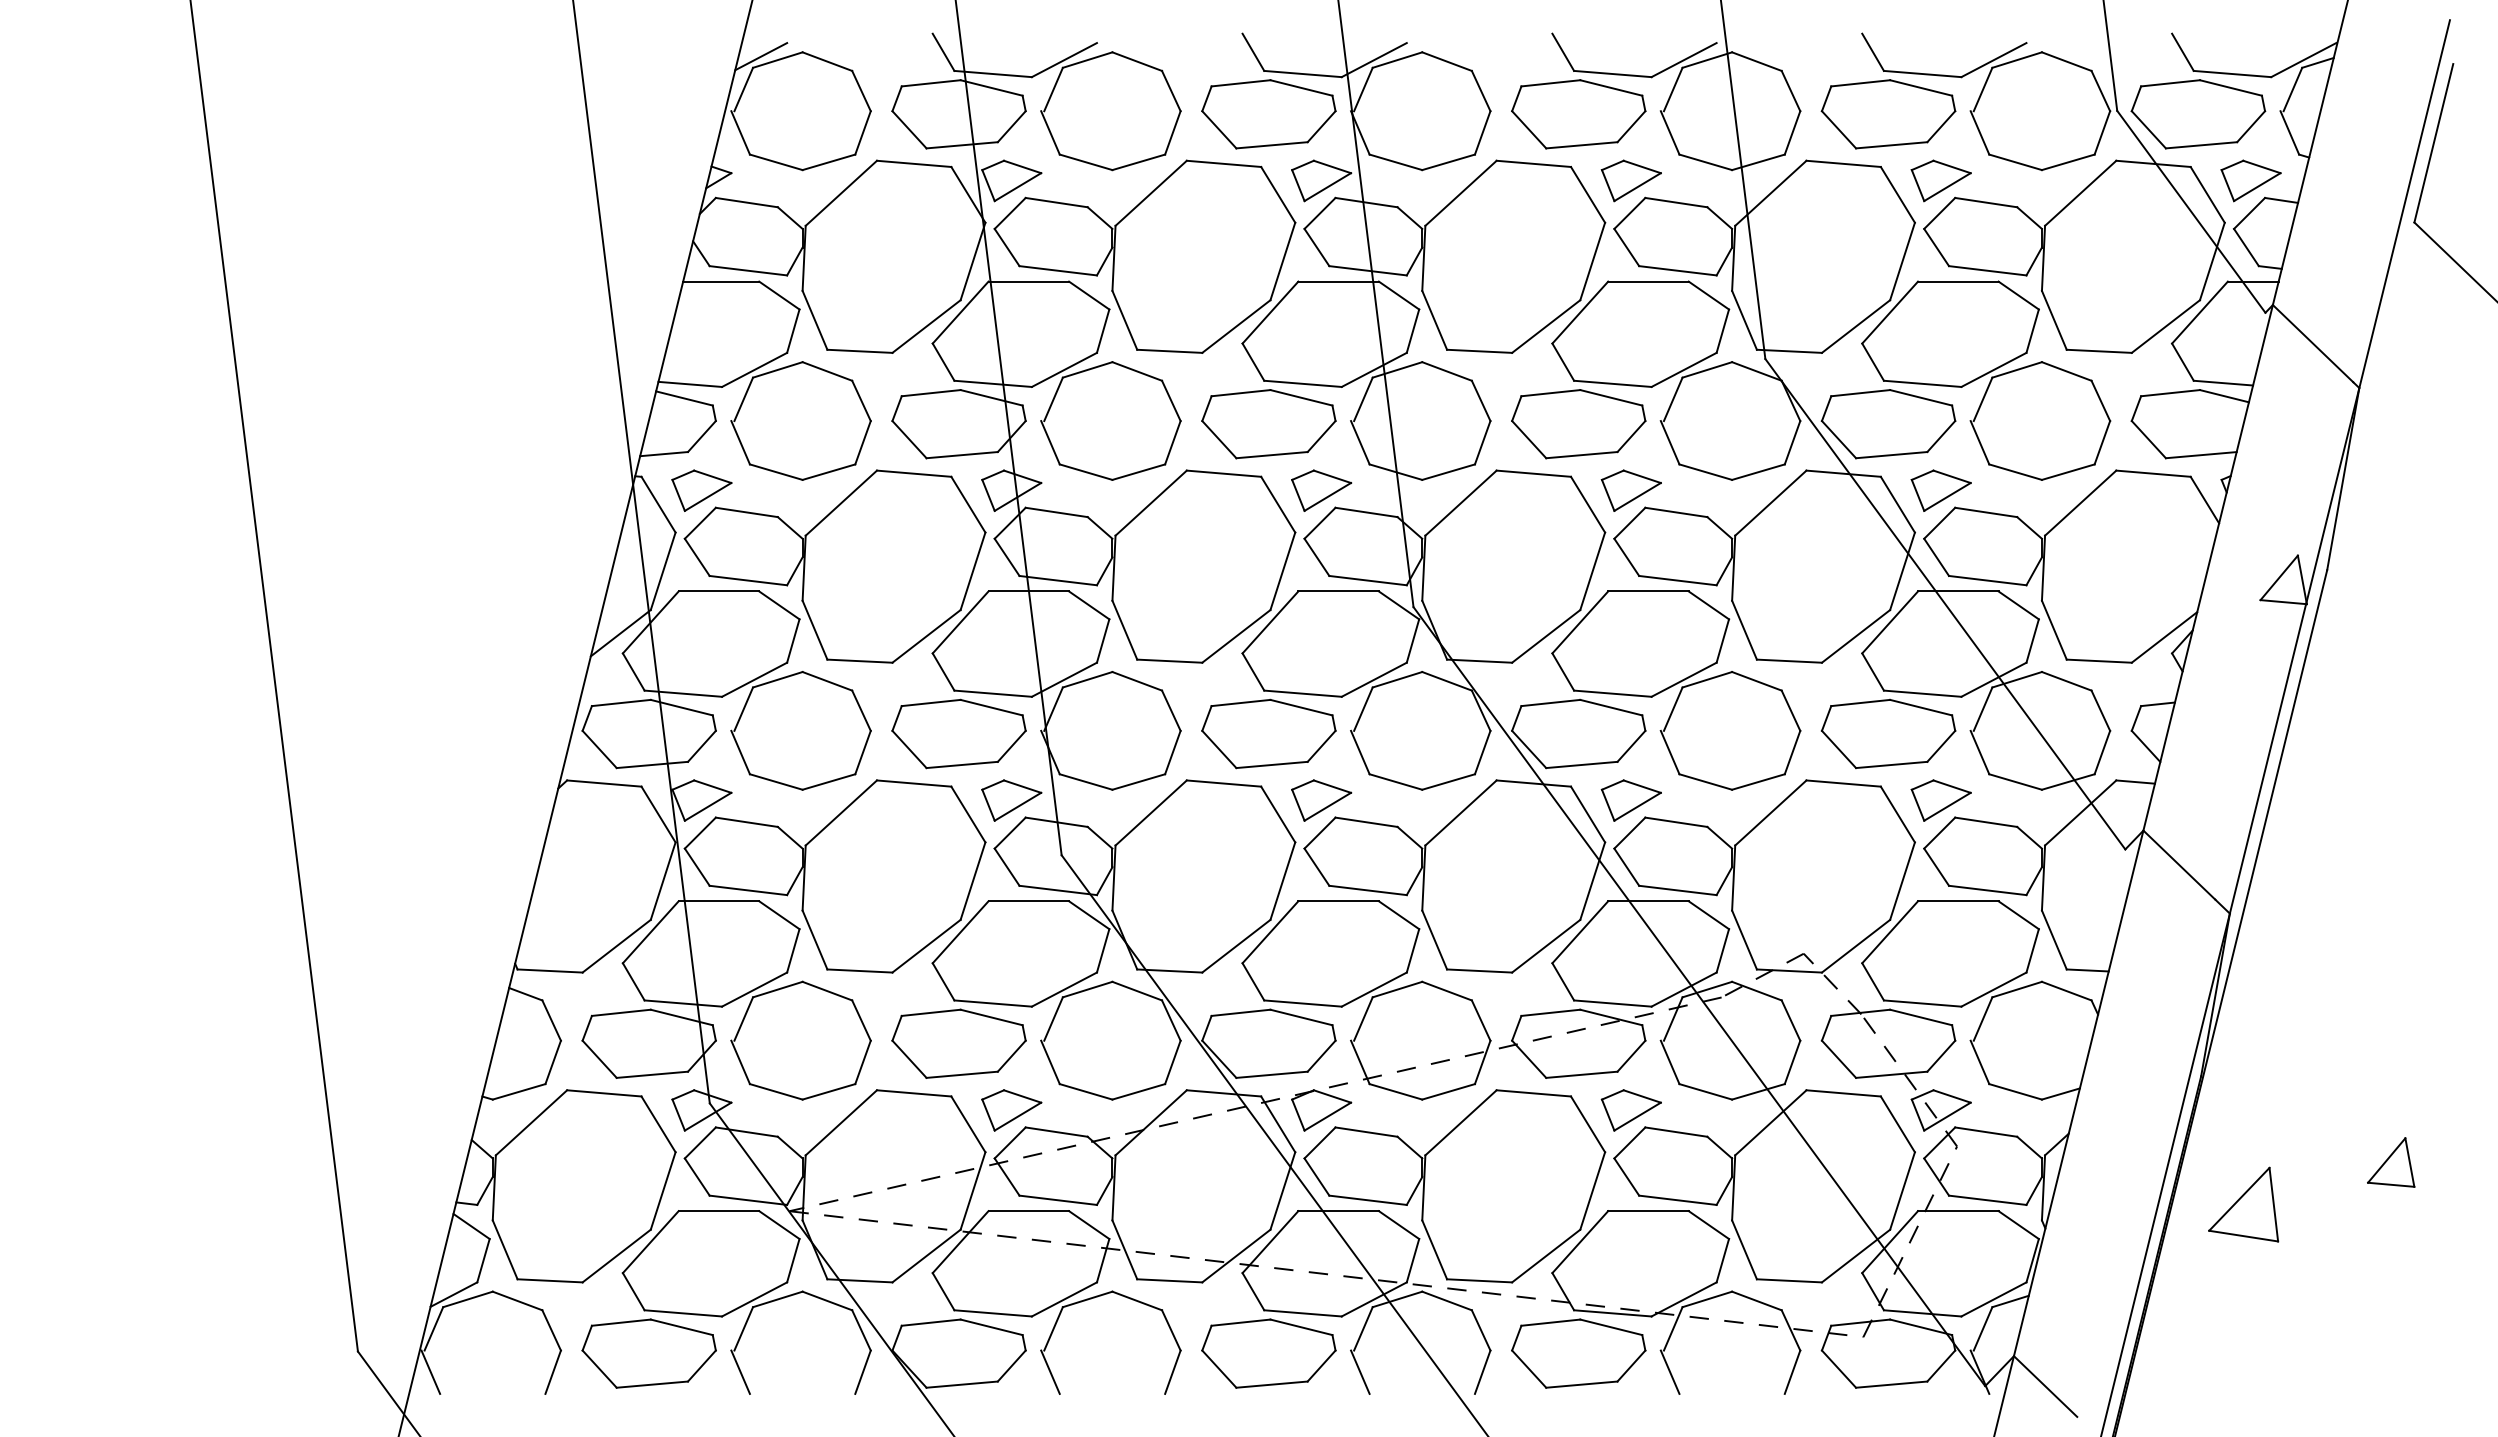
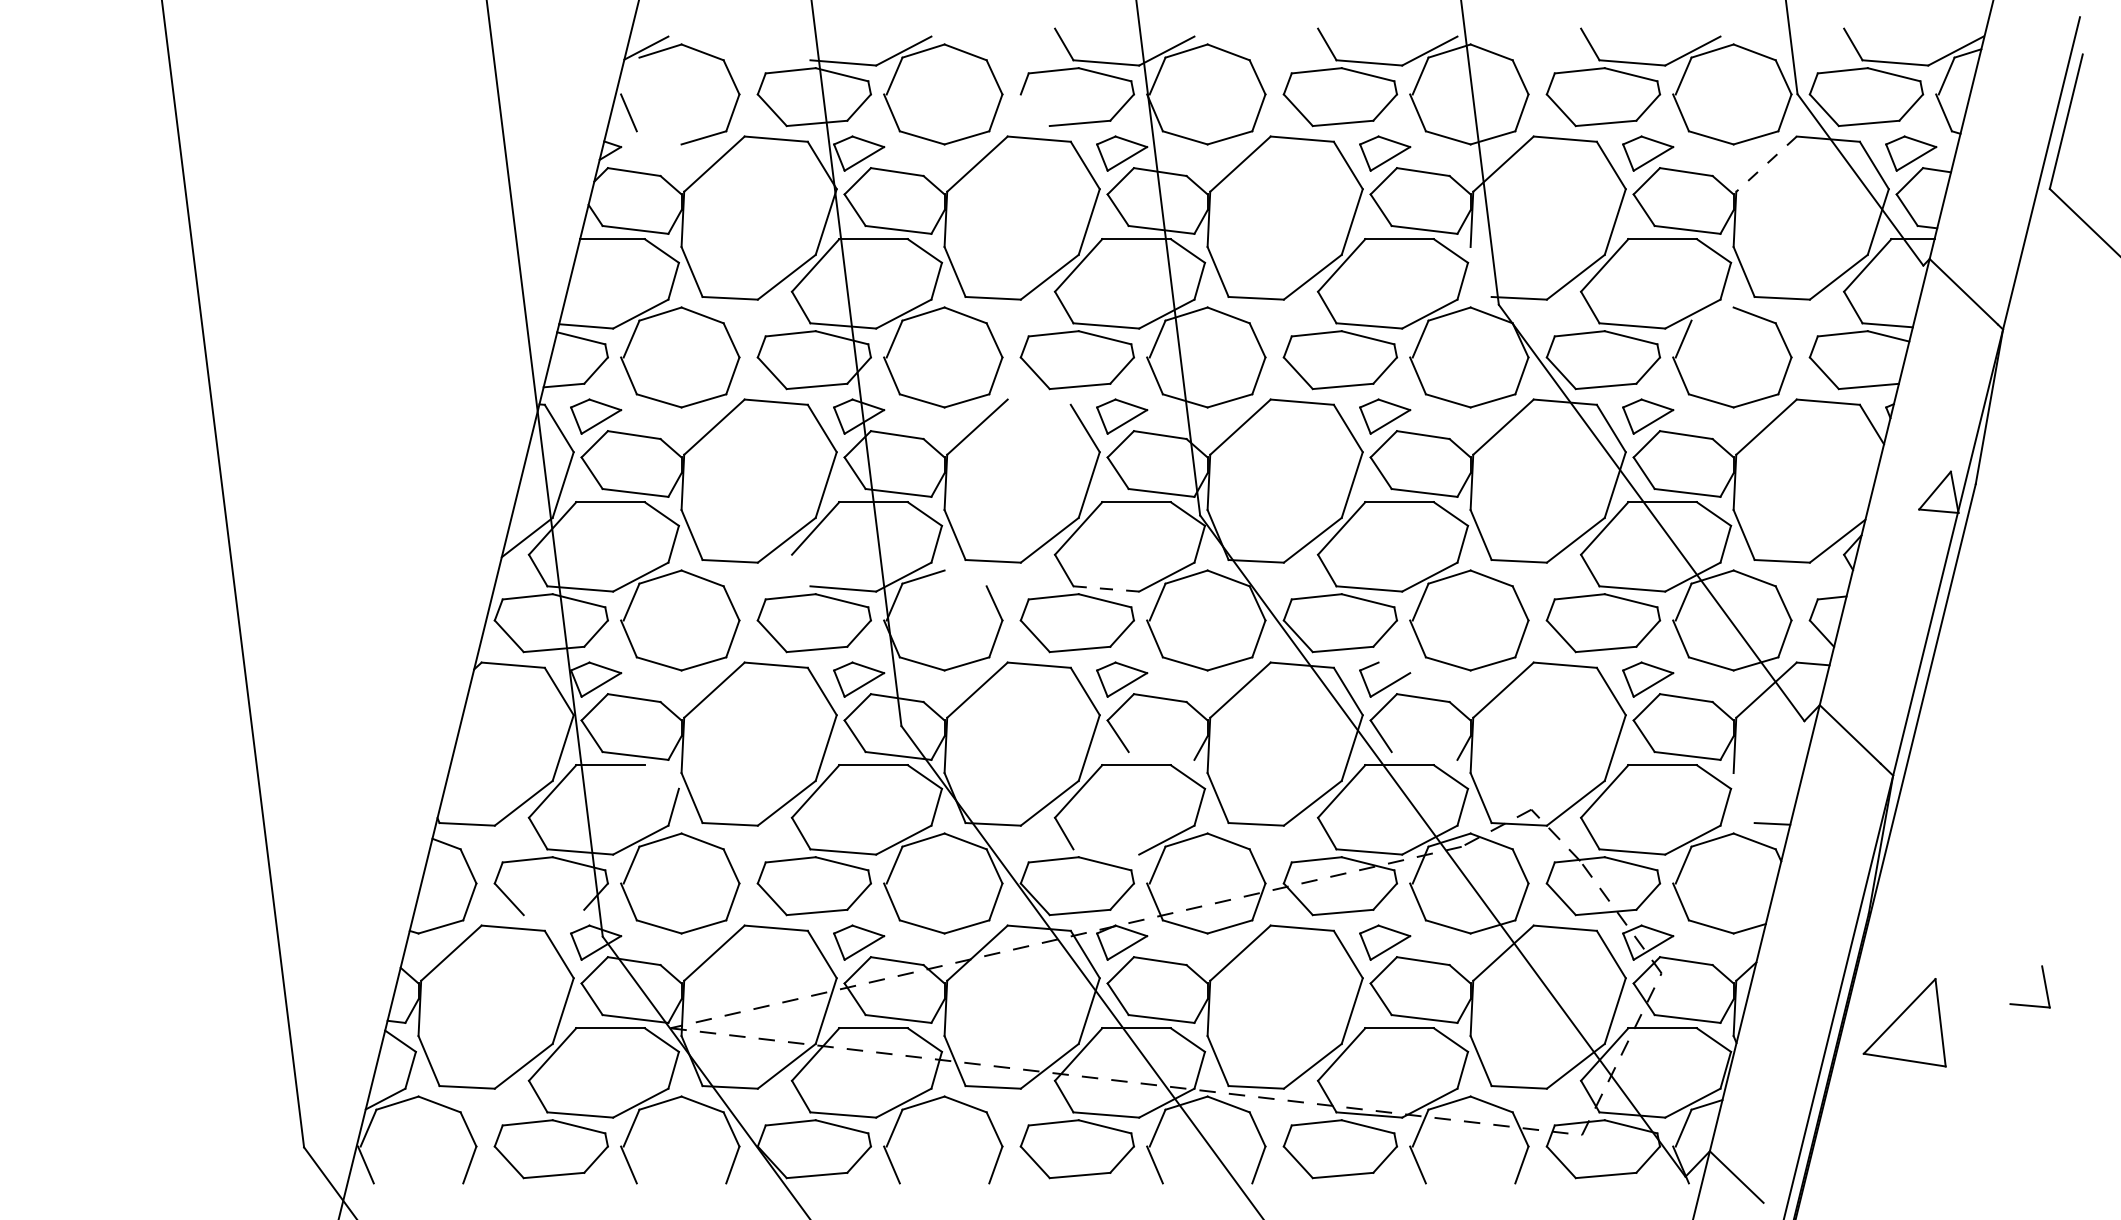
line: (943, 51) -> (801, 43), removed
line: (743, 89) -> (631, 76), removed
line: (1219, 129) -> (1035, 109), removed
line: (775, 162) -> (658, 138), removed
line: (2080, 193) -> (1766, 164), solid -> dashed
line: (1744, 319) -> (1481, 271), removed
line: (2016, 369) -> (1712, 313), removed
line: (1223, 473) -> (1038, 402), removed
line: (943, 671) -> (801, 570), removed
line: (1137, 681) -> (965, 578), removed
line: (1303, 693) -> (1106, 588), solid -> dashed
line: (1641, 786) -> (1393, 667), removed
line: (1367, 890) -> (1161, 756), removed
line: (1677, 890) -> (1424, 756), removed
line: (779, 915) -> (661, 777), removed
line: (2053, 939) -> (1743, 797), removed
line: (1302, 1003) -> (1105, 851), removed
line: (651, 1074) -> (553, 912), removed
line: (2386, 1160) -> (2026, 985), removed
part: (2243, 1204) -> (1904, 1022), size x1.4

